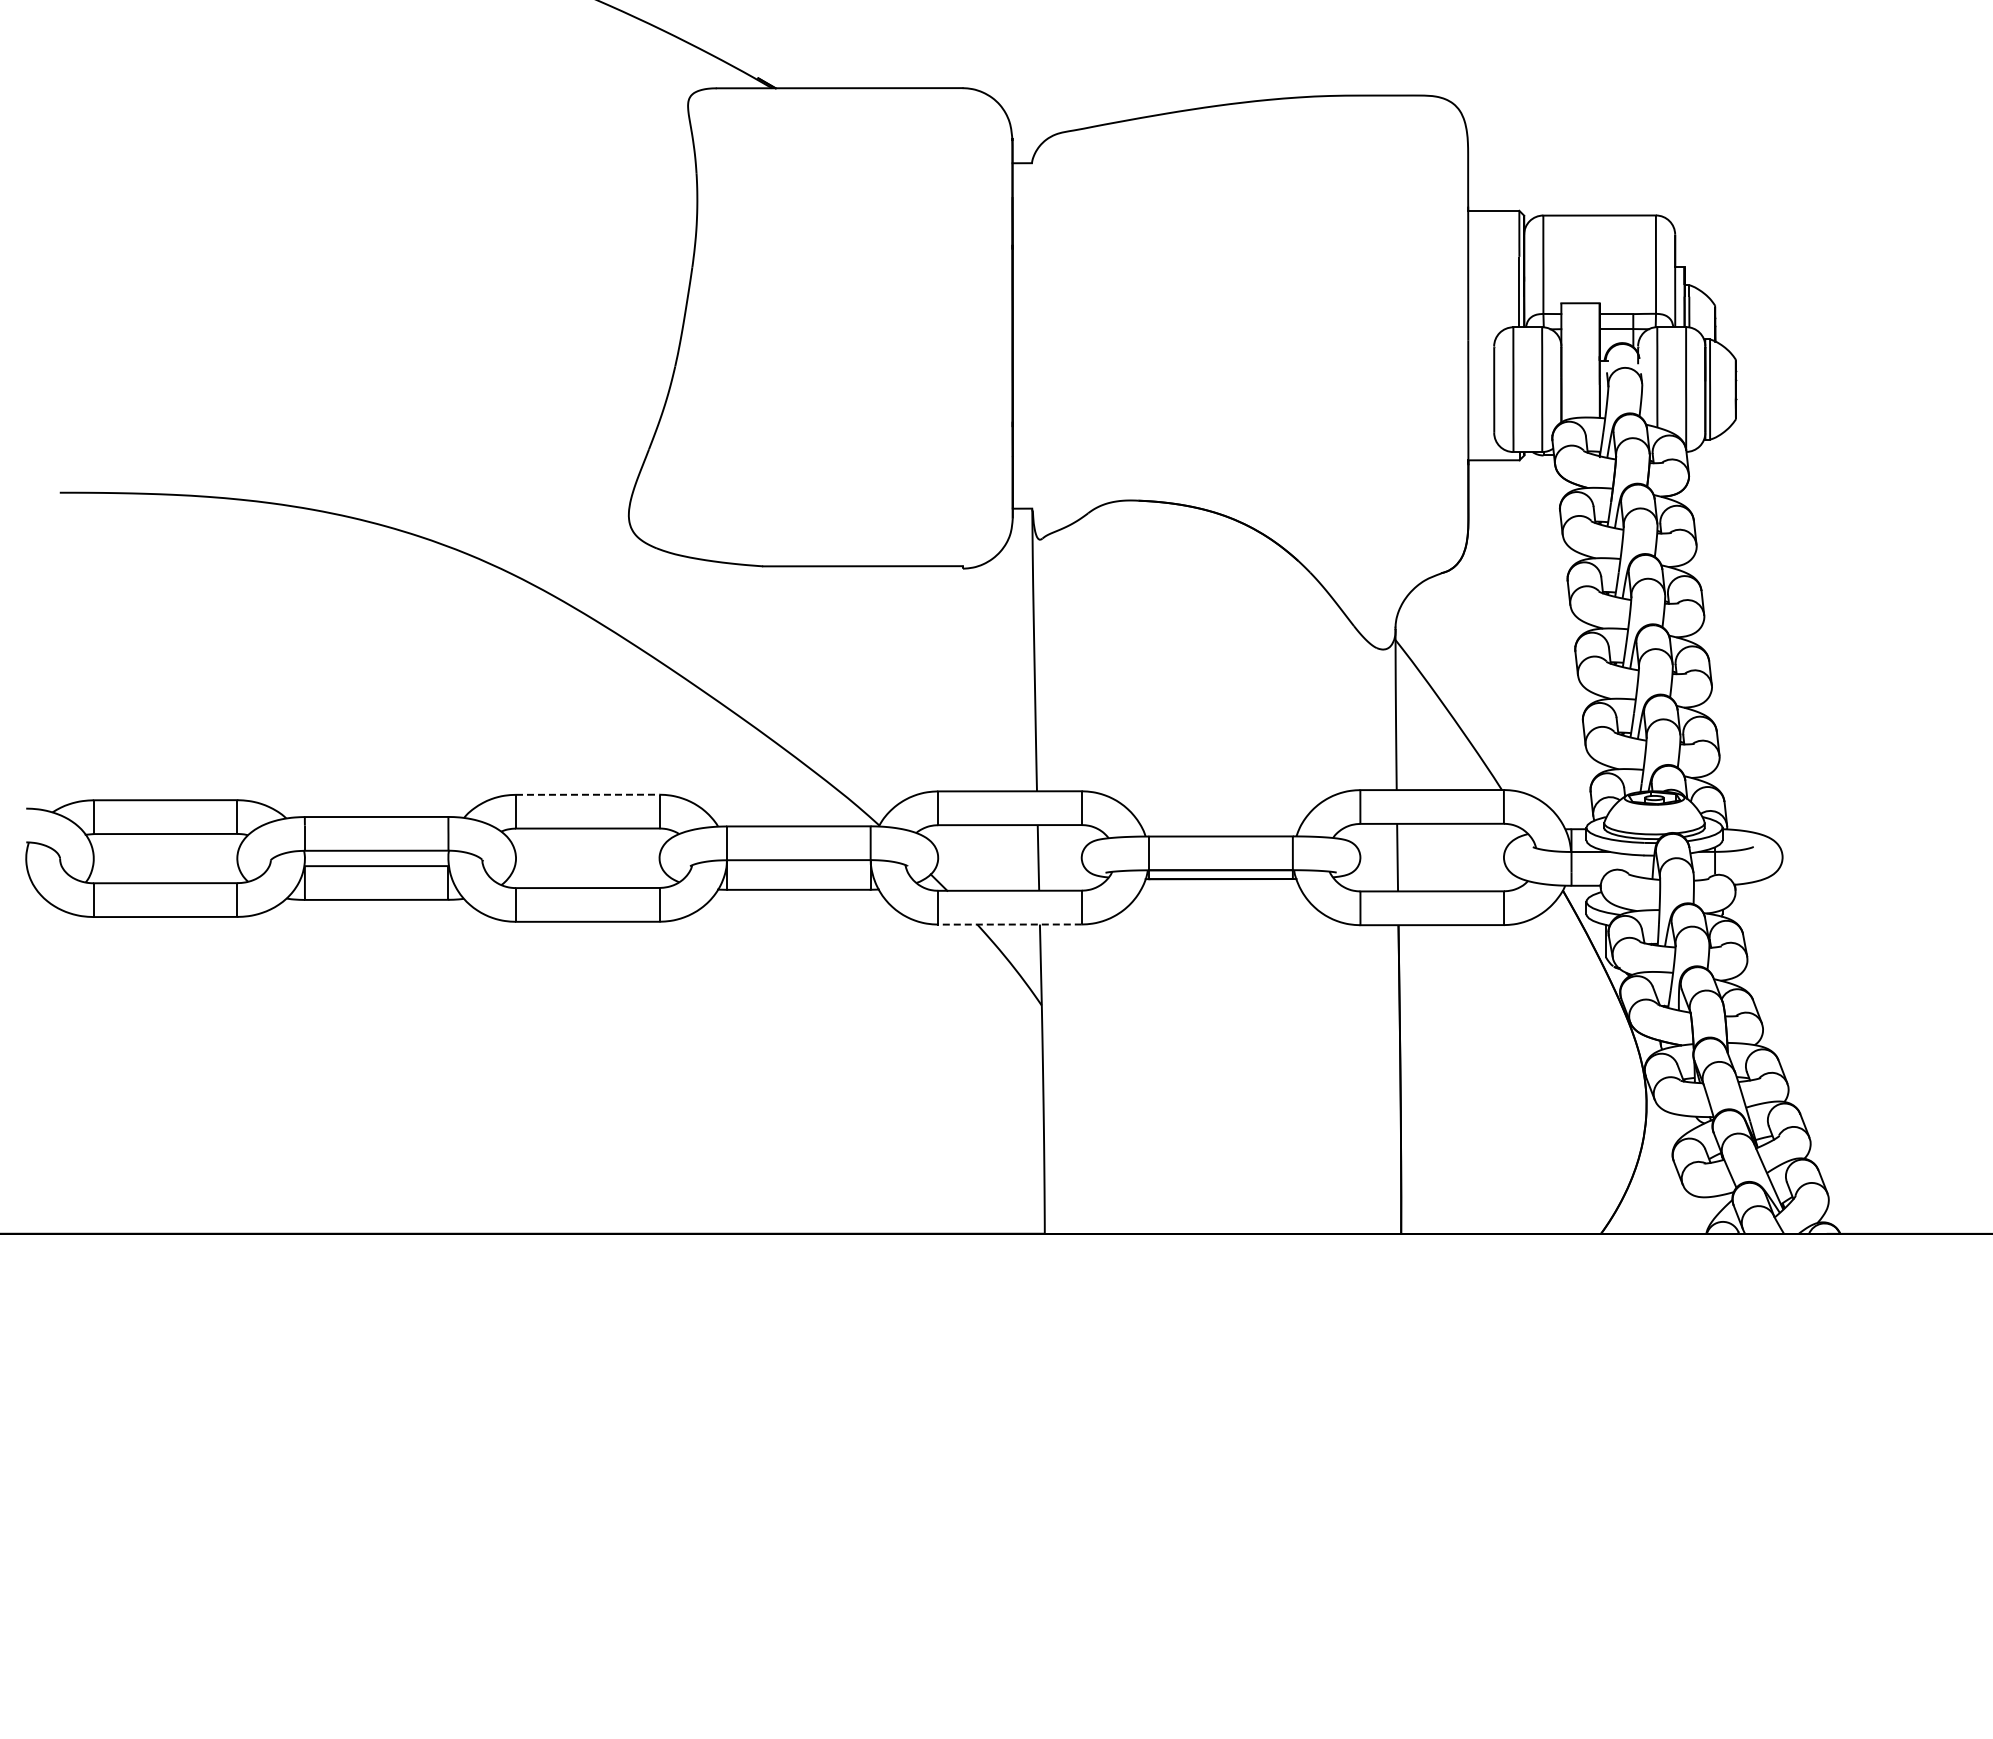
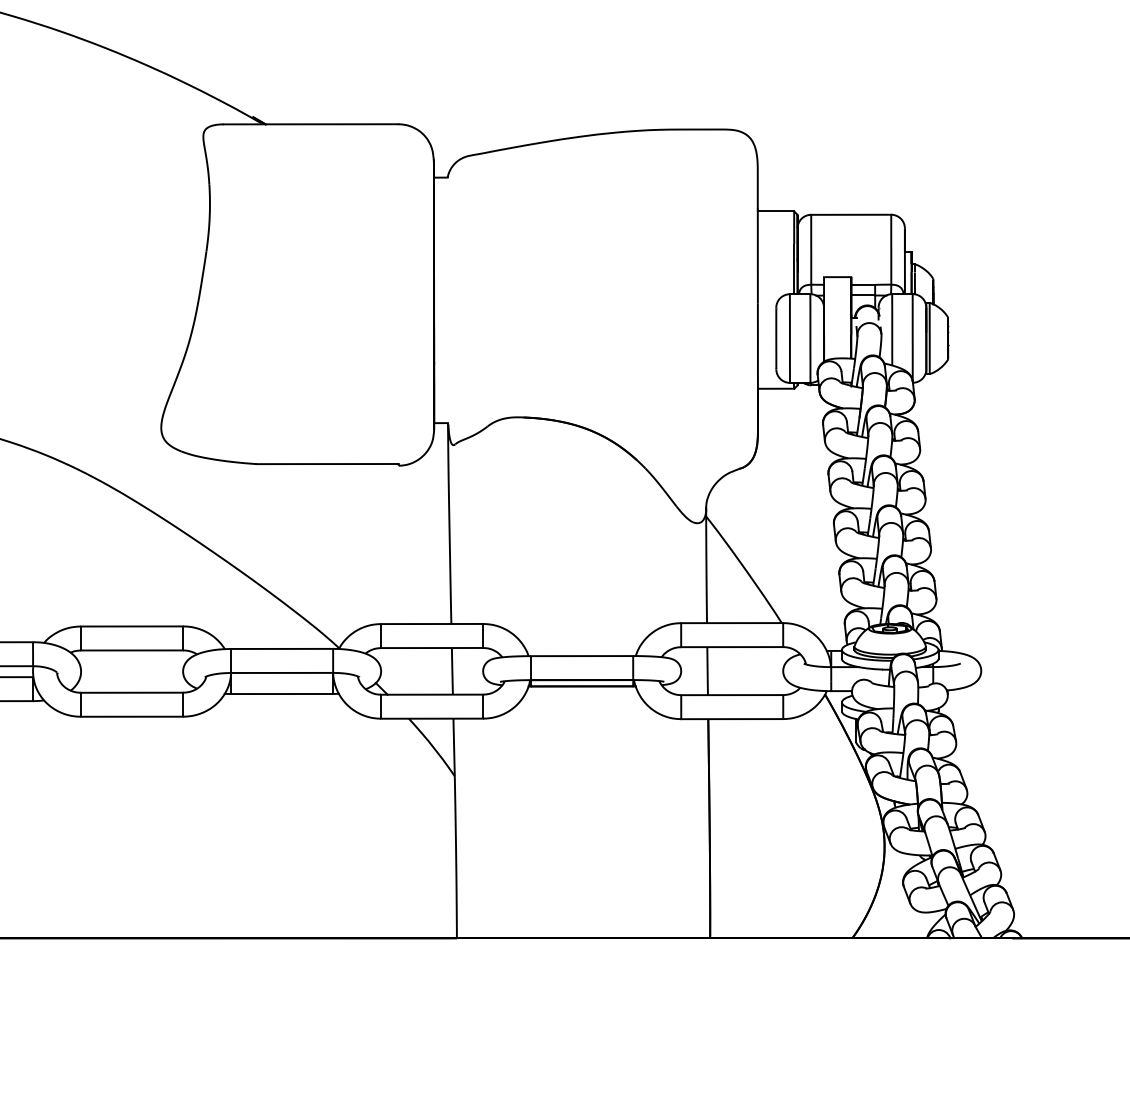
line: (587, 794) -> (131, 626), dashed -> solid
line: (1010, 924) -> (432, 718), dashed -> solid

